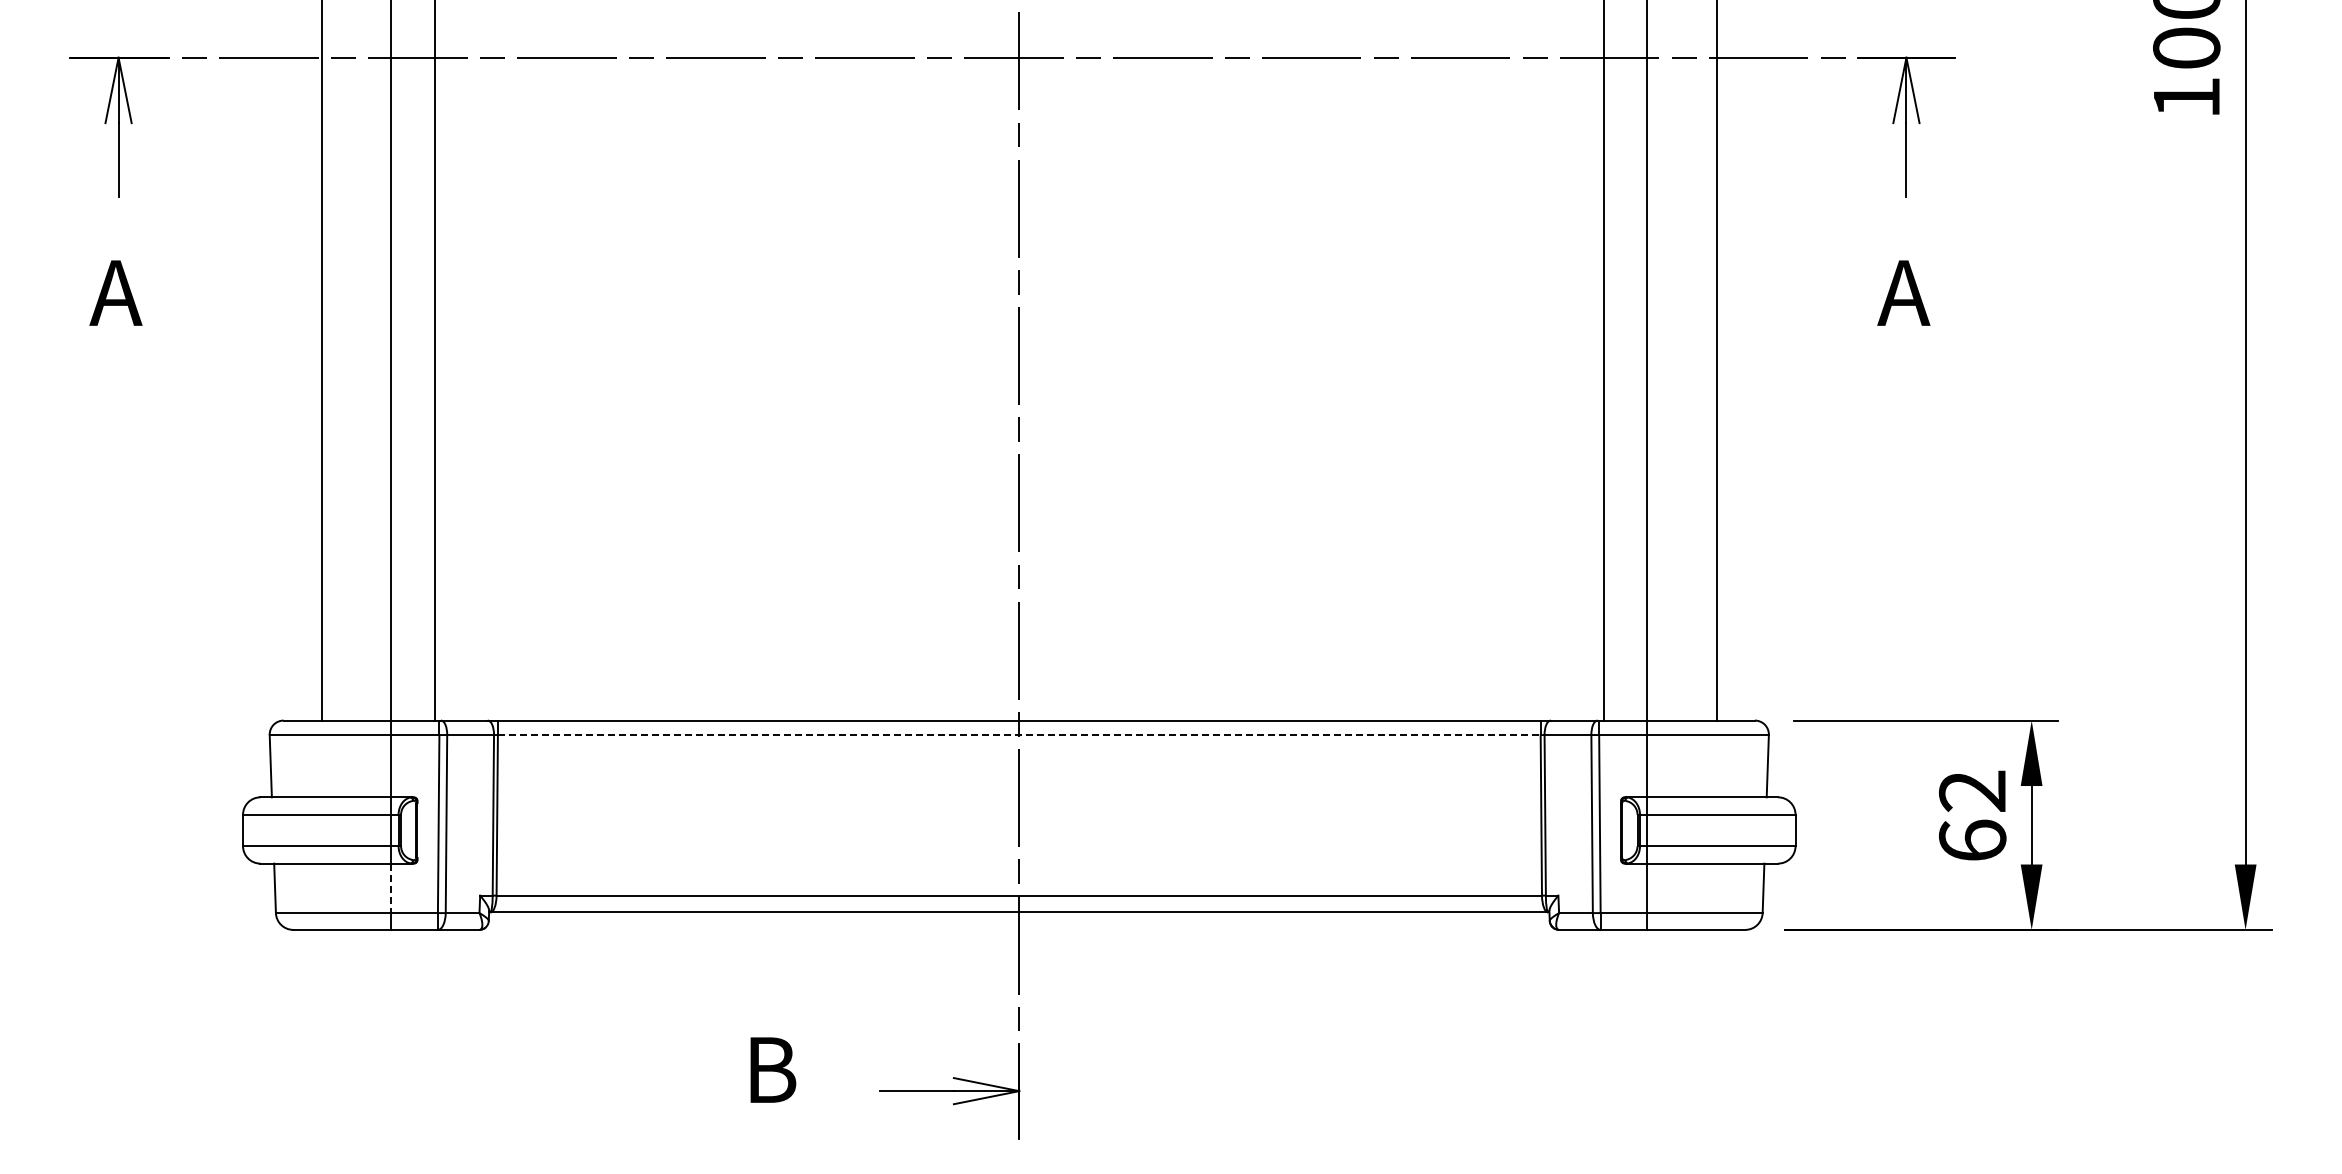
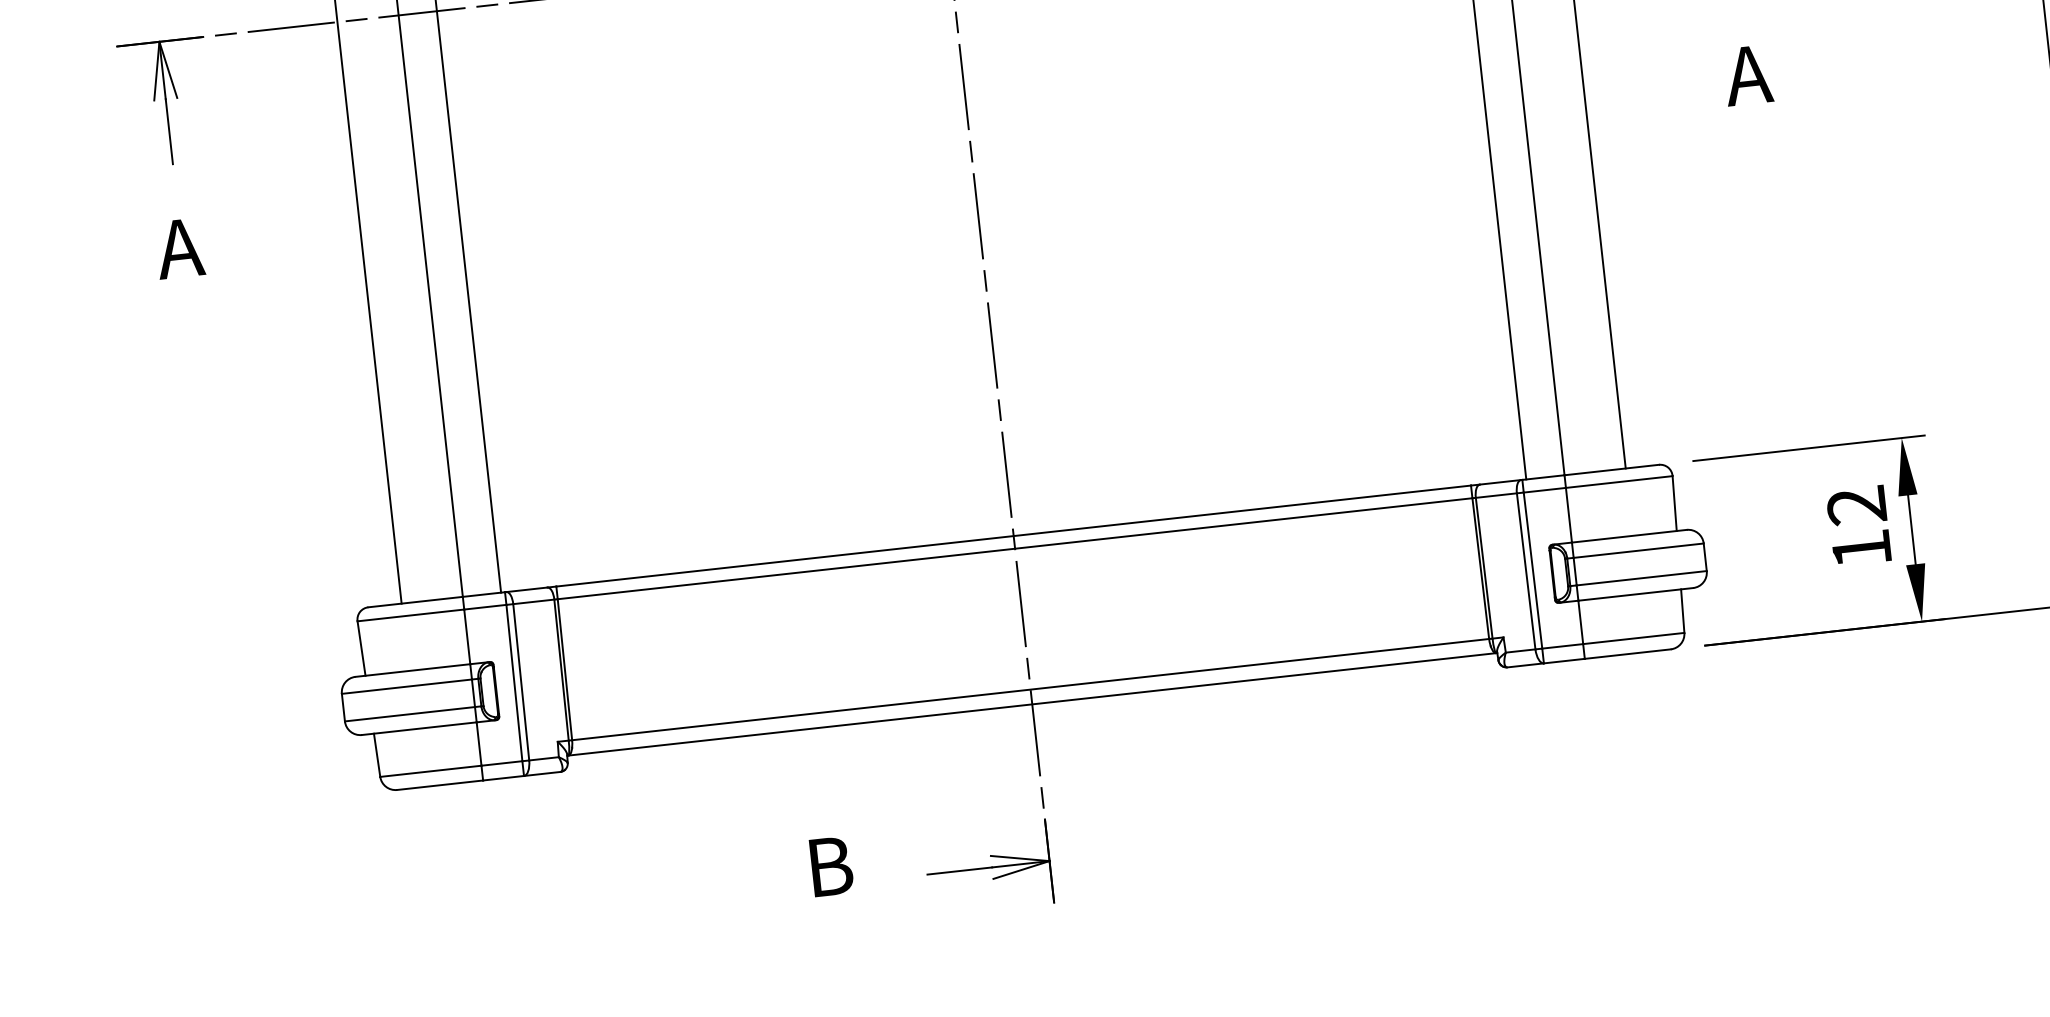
line: (1019, 735) -> (1015, 549), dashed -> solid
text: (1972, 839) -> (1861, 548), 62 -> 12
line: (391, 888) -> (479, 744), dashed -> solid

